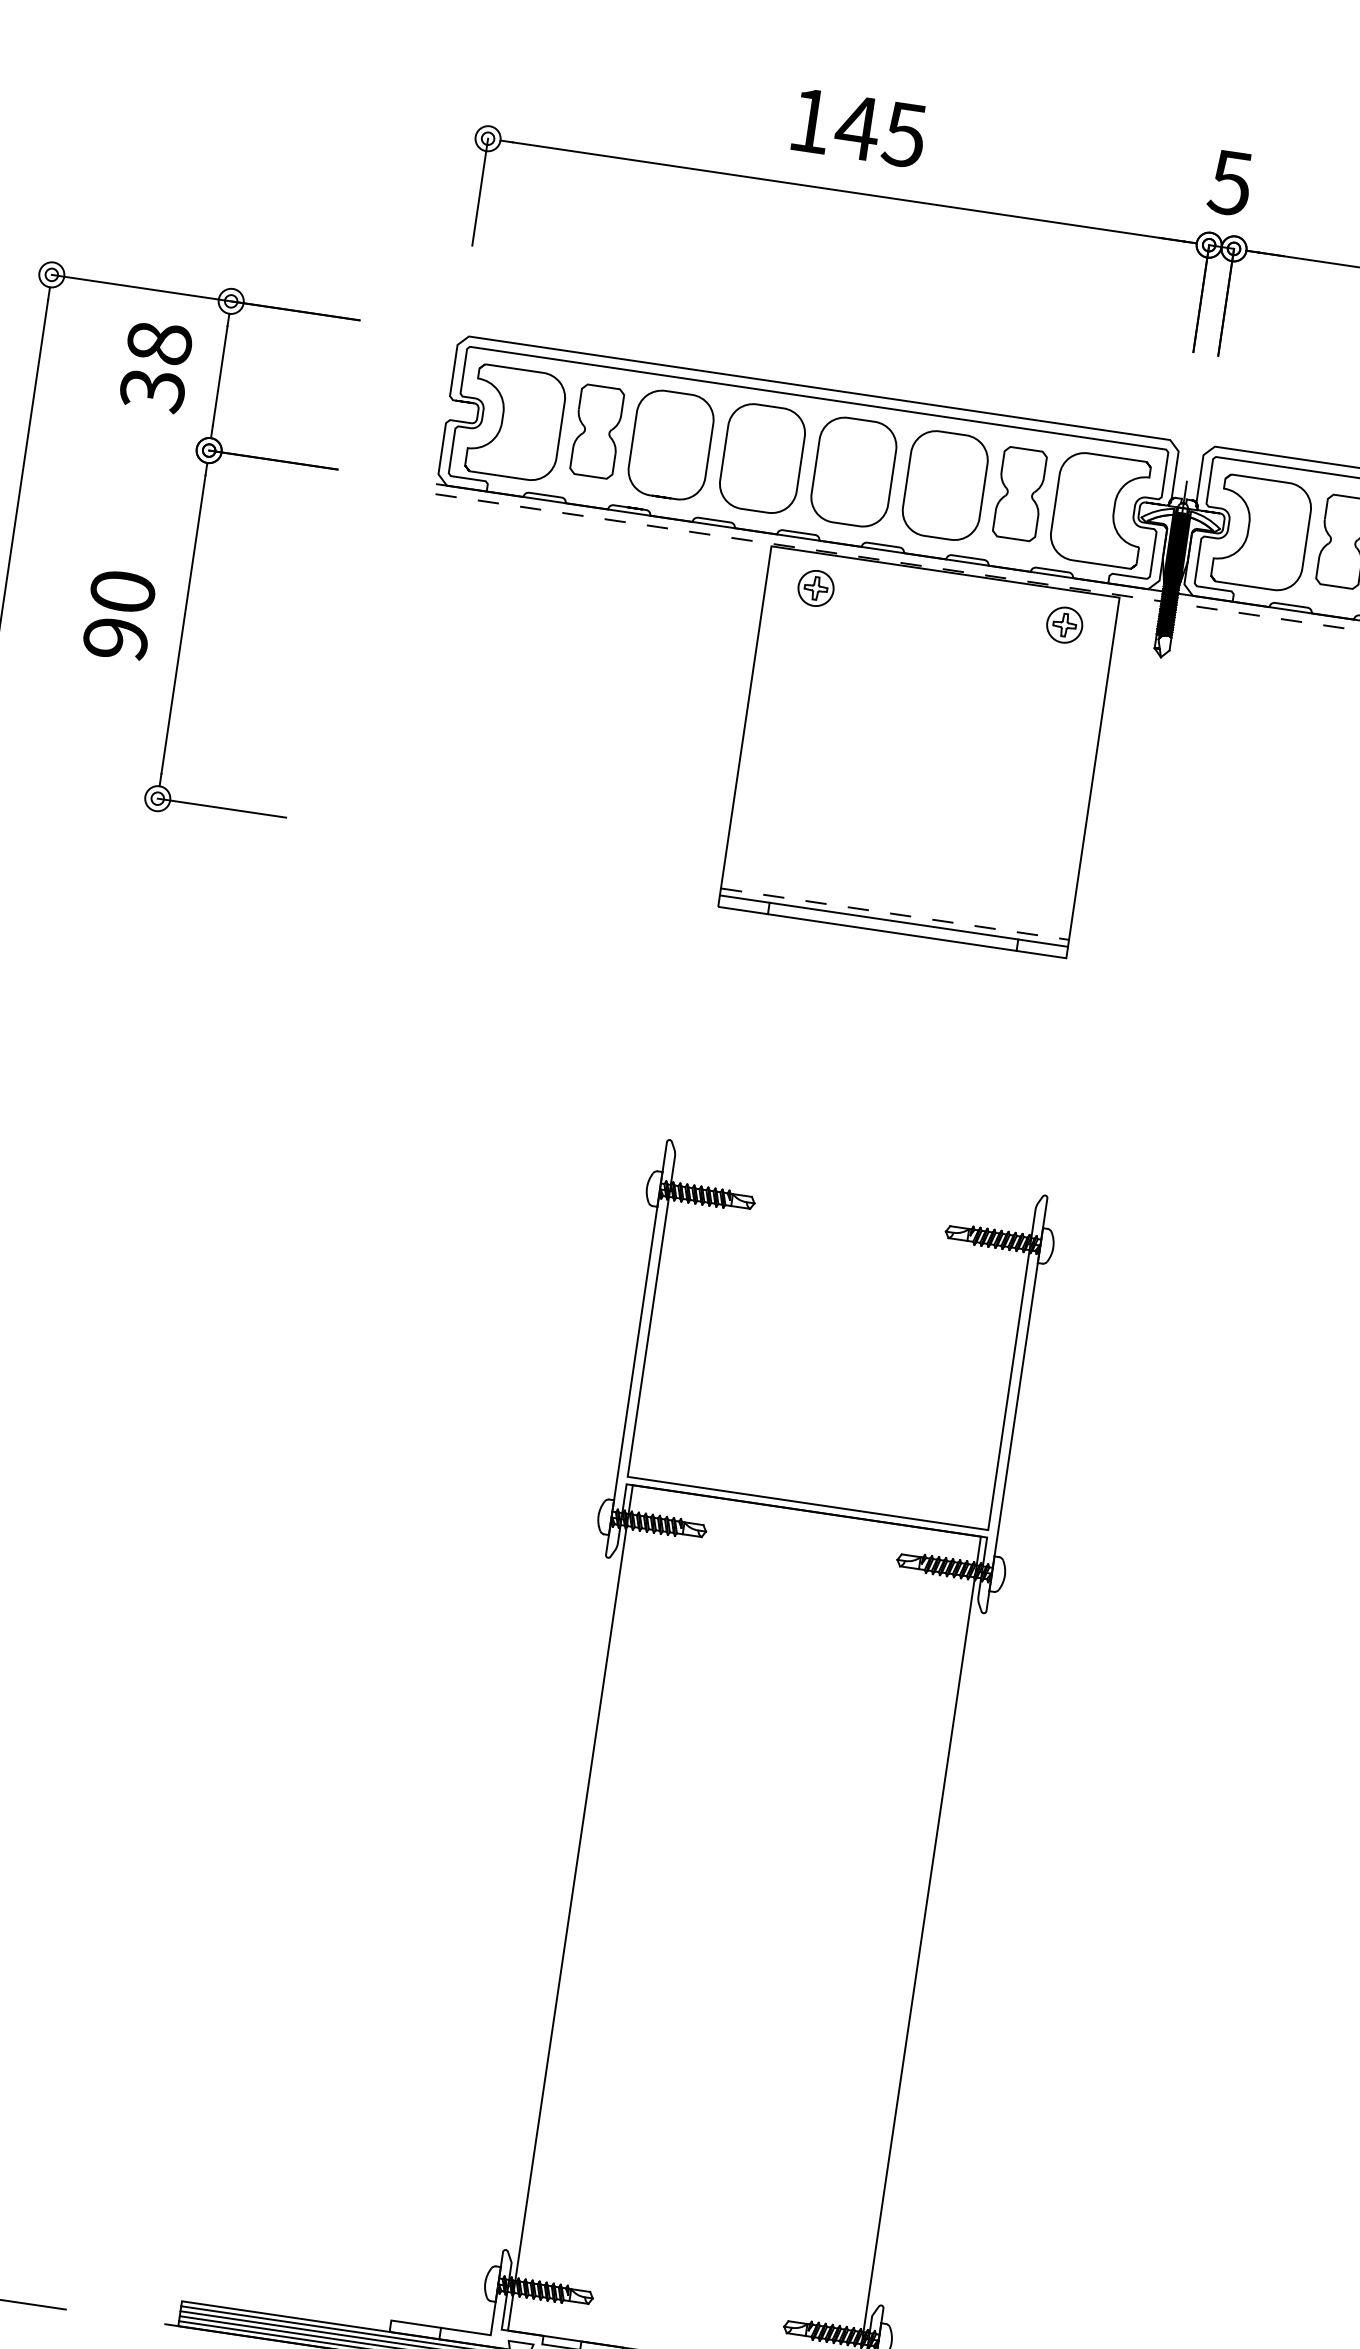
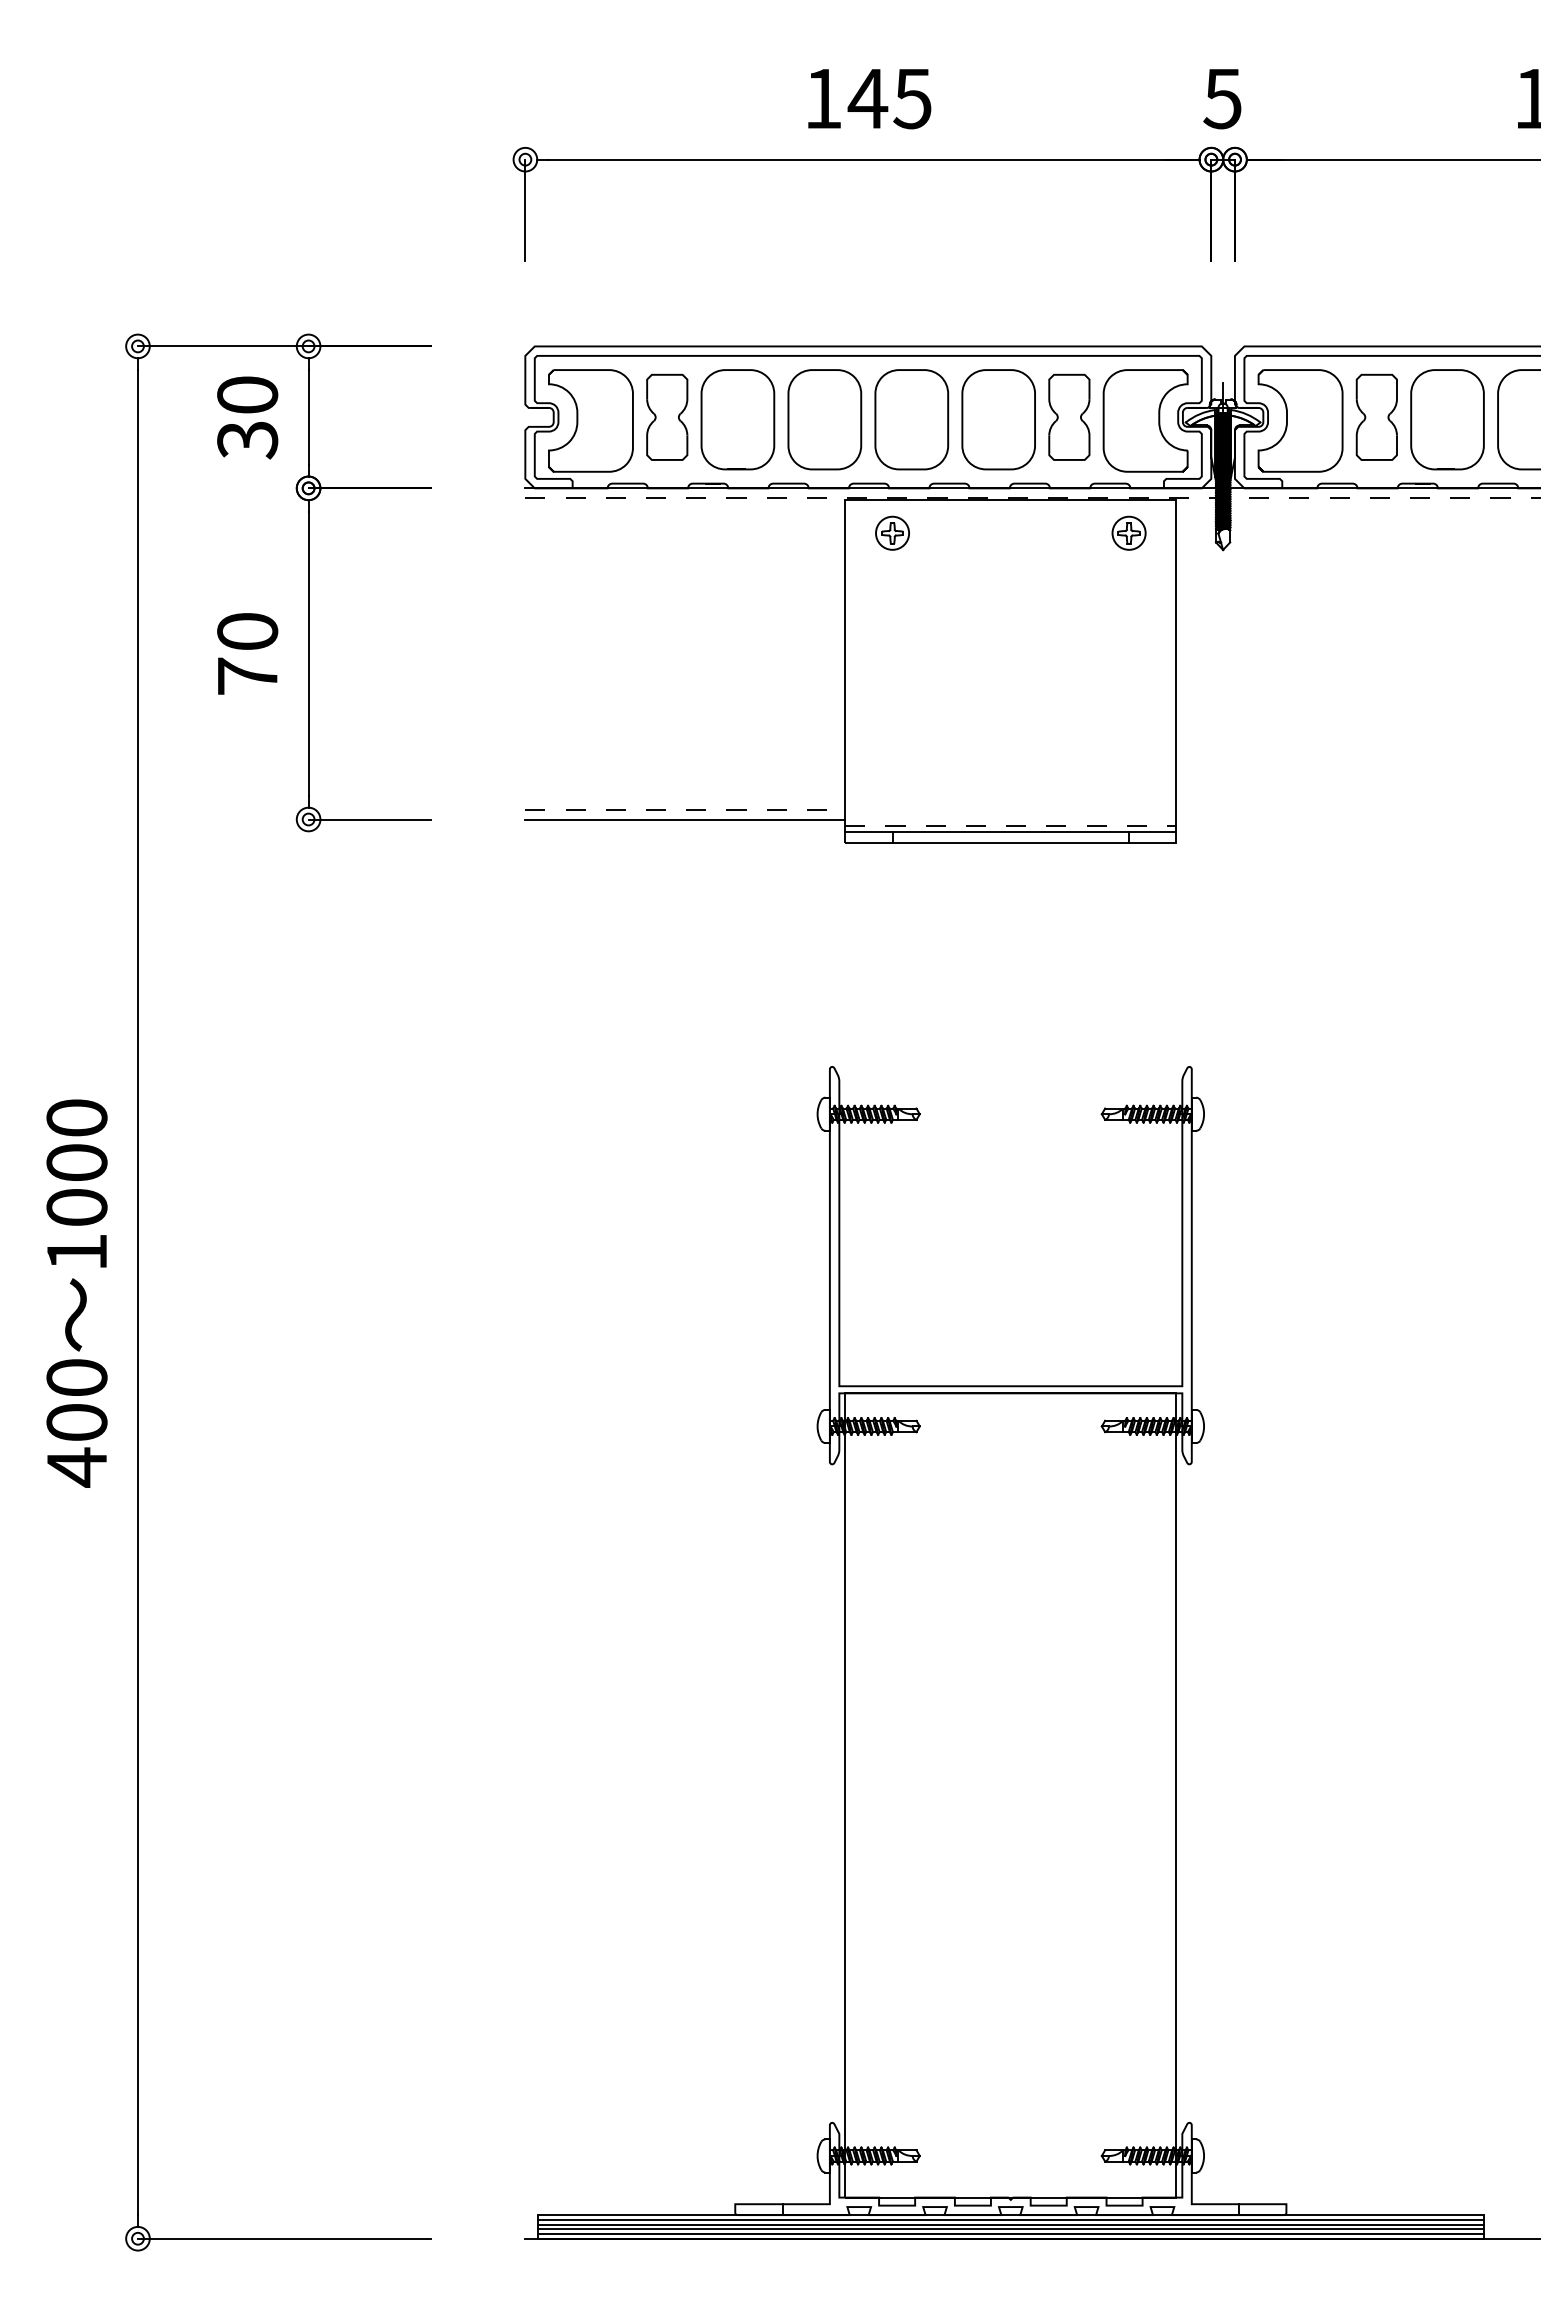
text: (159, 342) -> (247, 394), 38 -> 30
text: (115, 638) -> (247, 676), 90 -> 70
line: (534, 843) -> (665, 809), added
line: (553, 857) -> (685, 819), added

